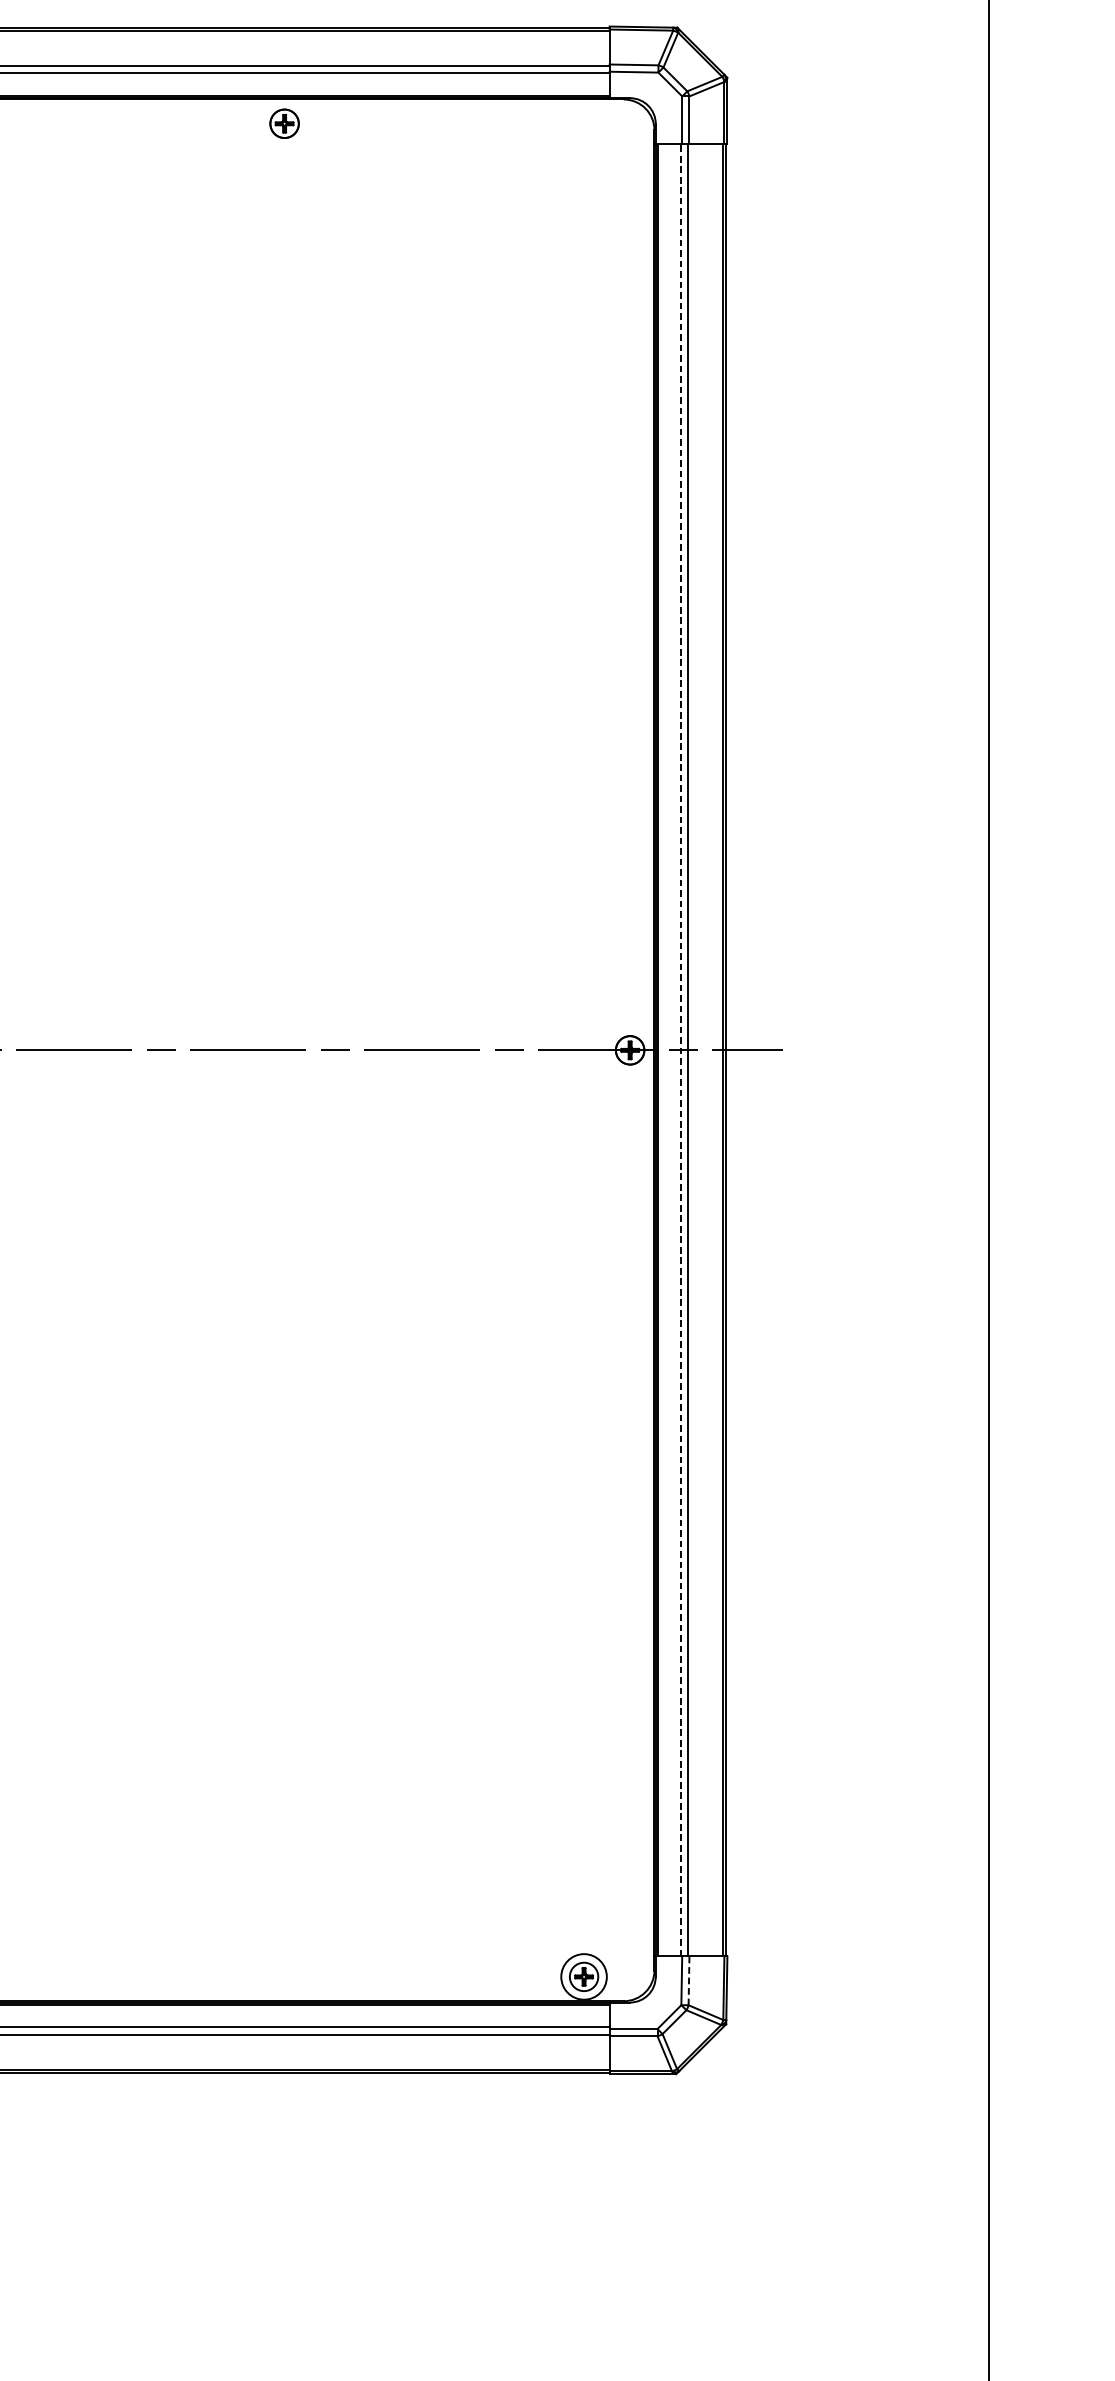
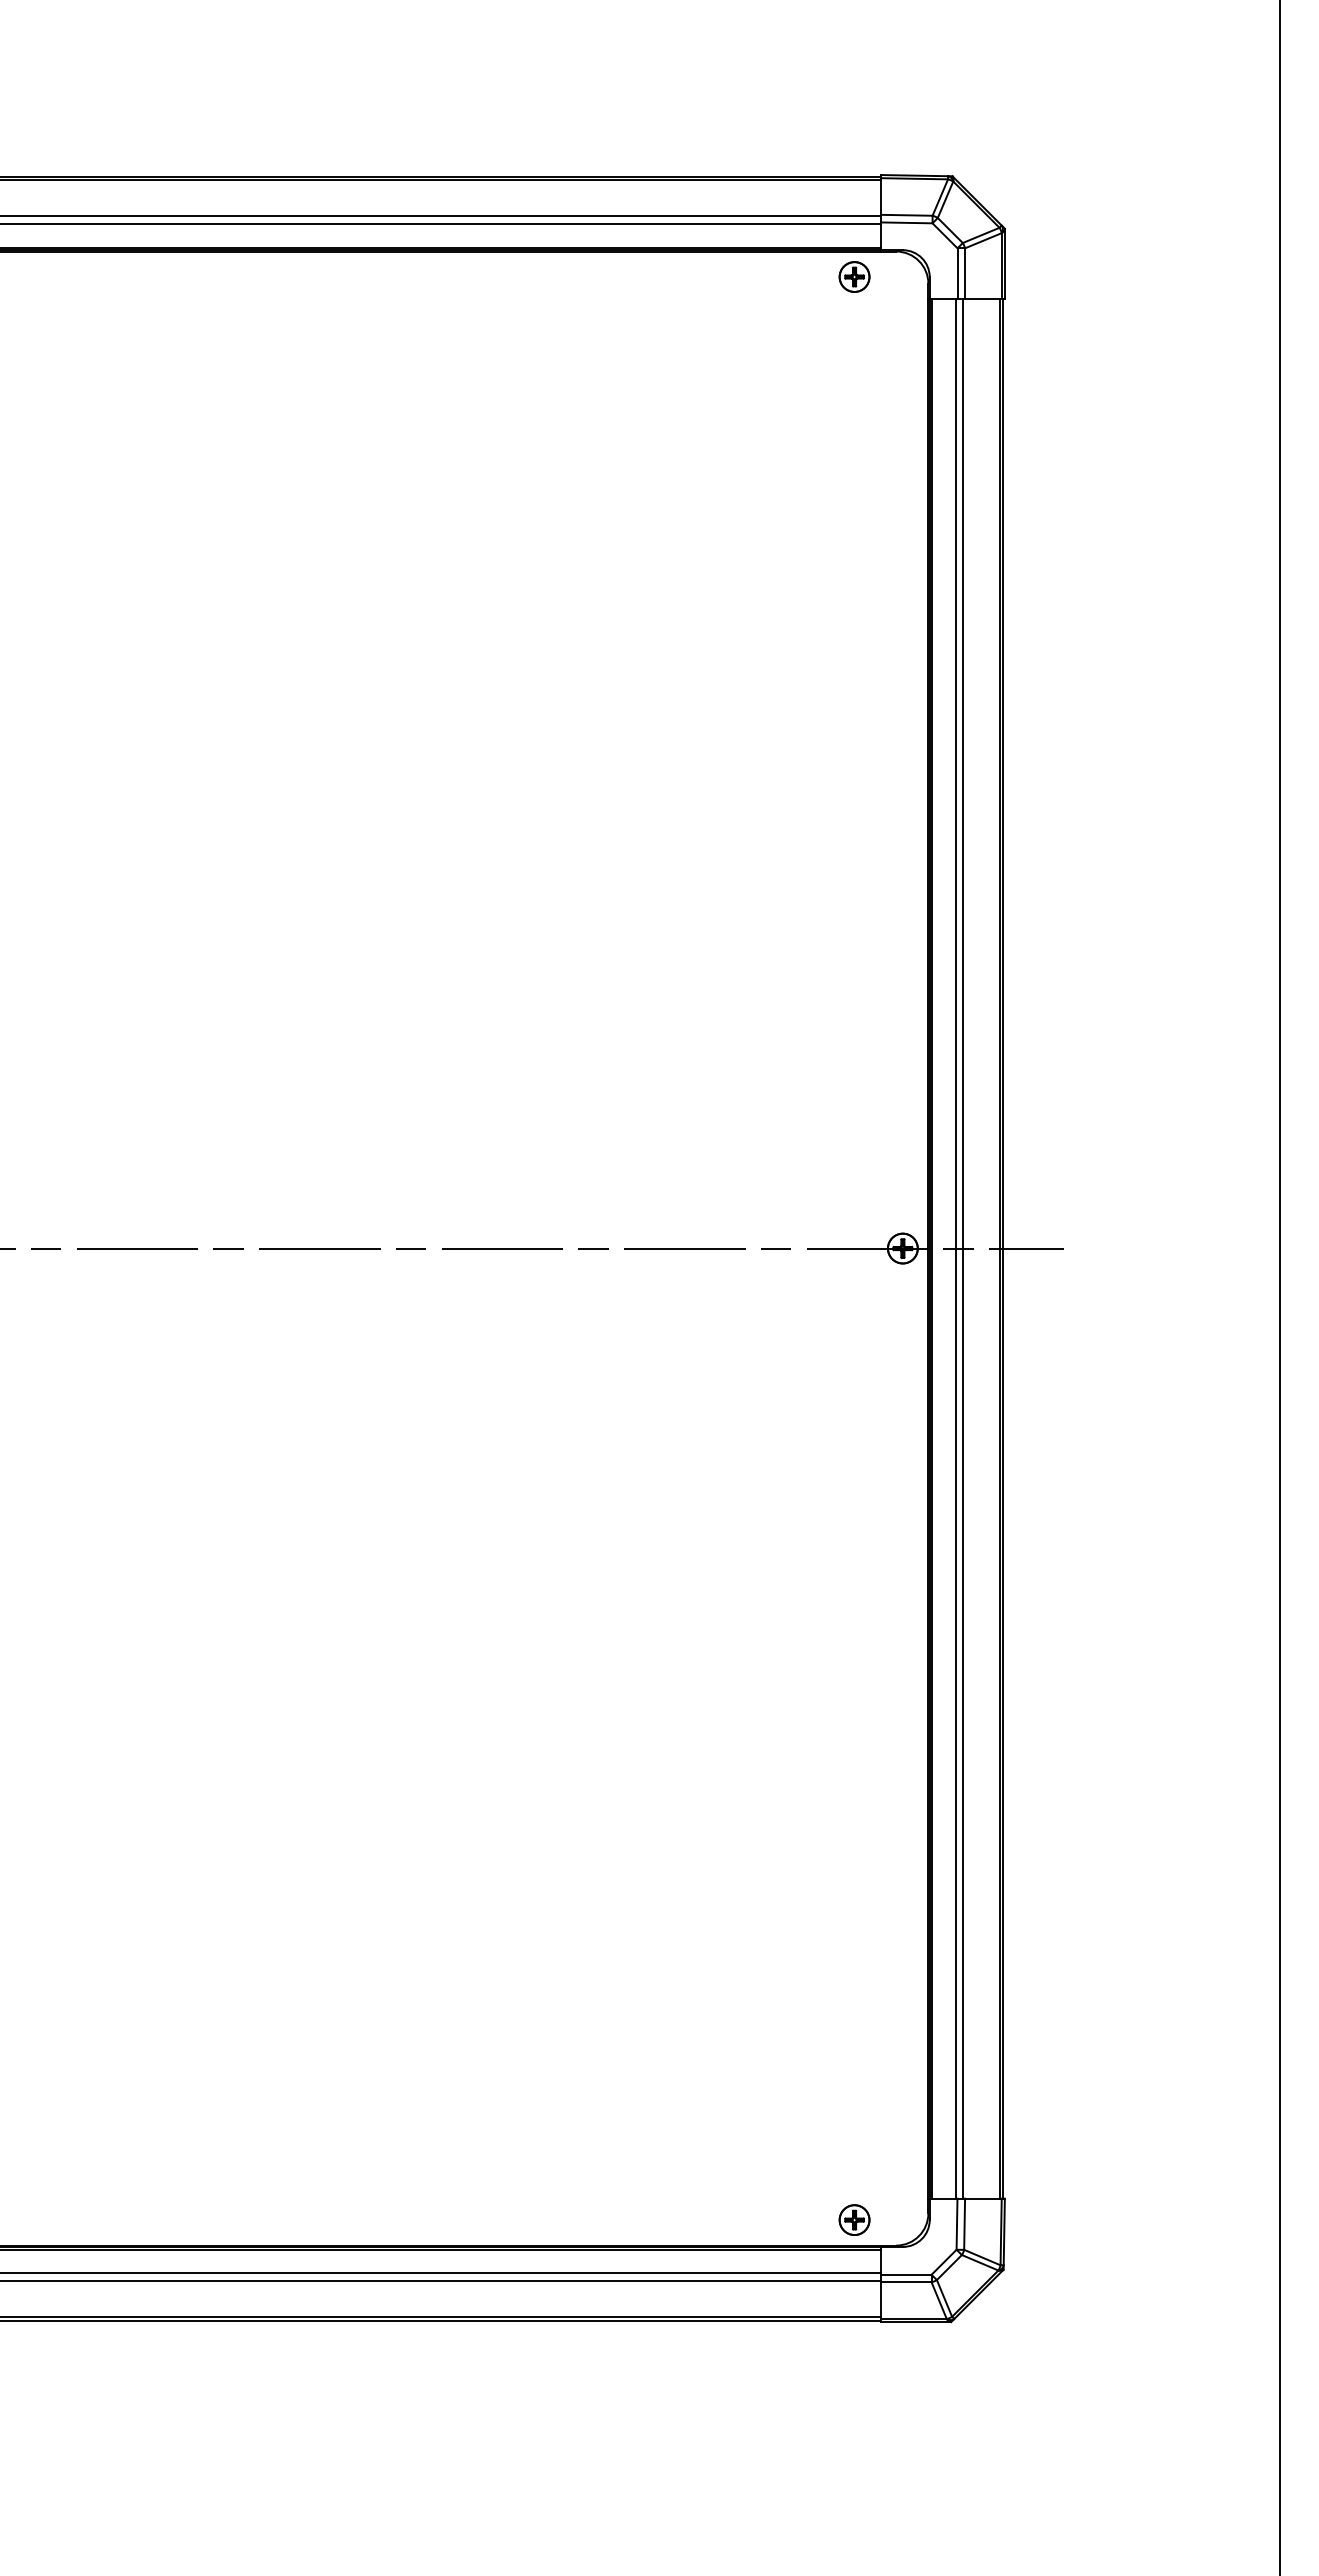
part: (284, 123) -> (854, 276), moved
line: (680, 1050) -> (955, 1248), dashed -> solid
circle: (584, 1977) -> (854, 2220), size x0.62
line: (688, 1981) -> (964, 2224), dashed -> solid

